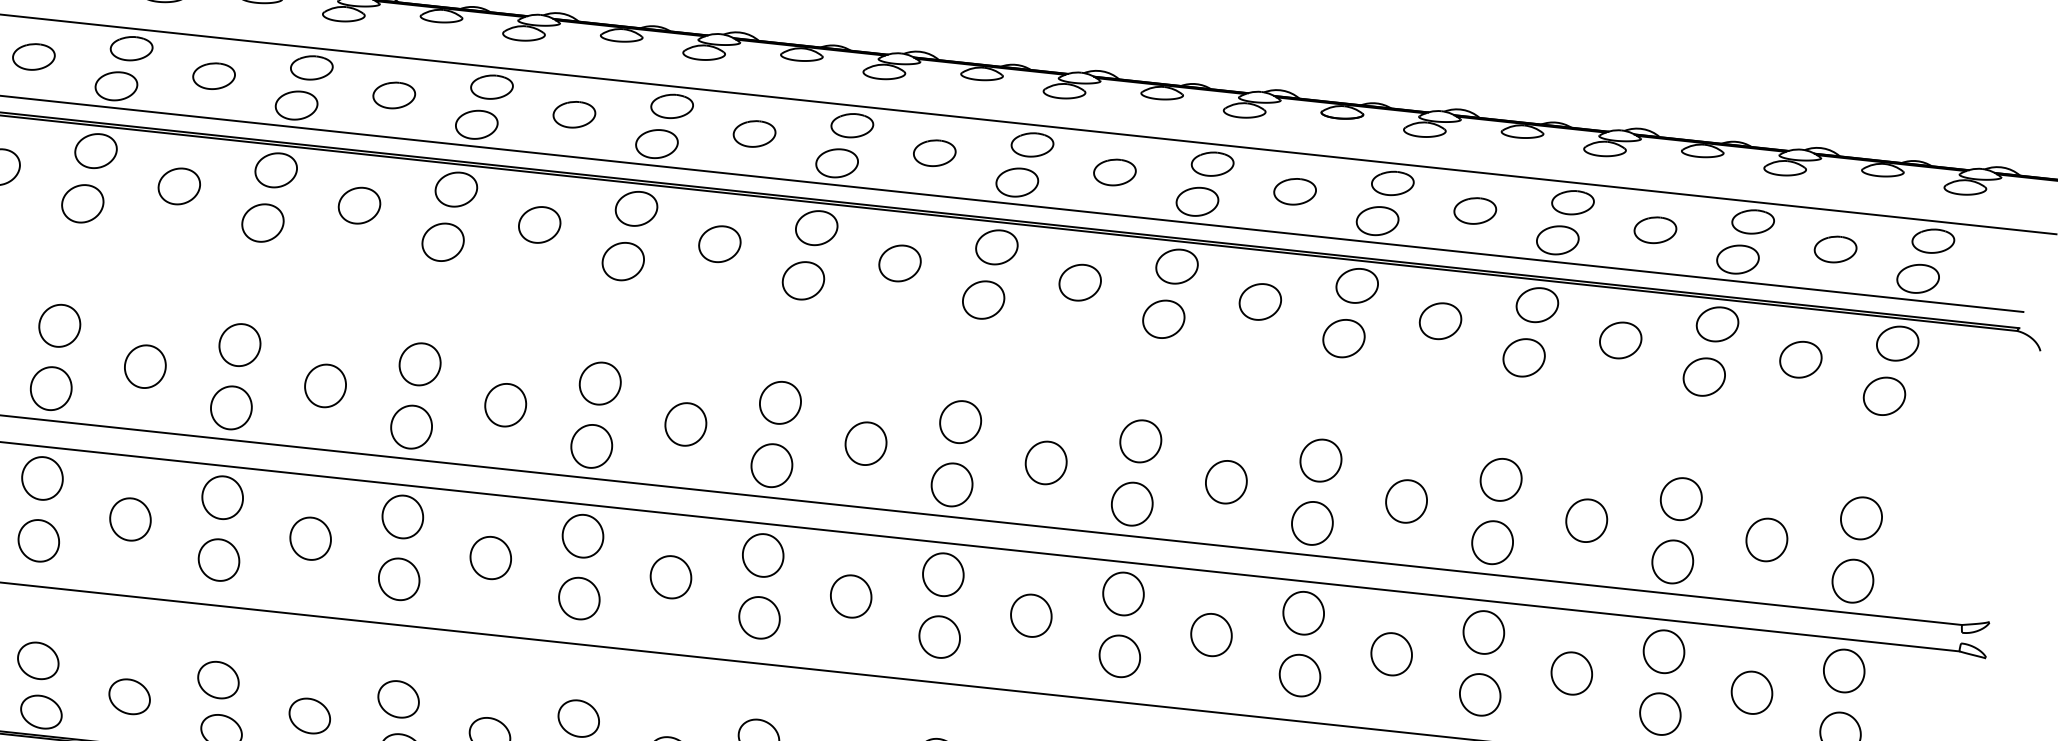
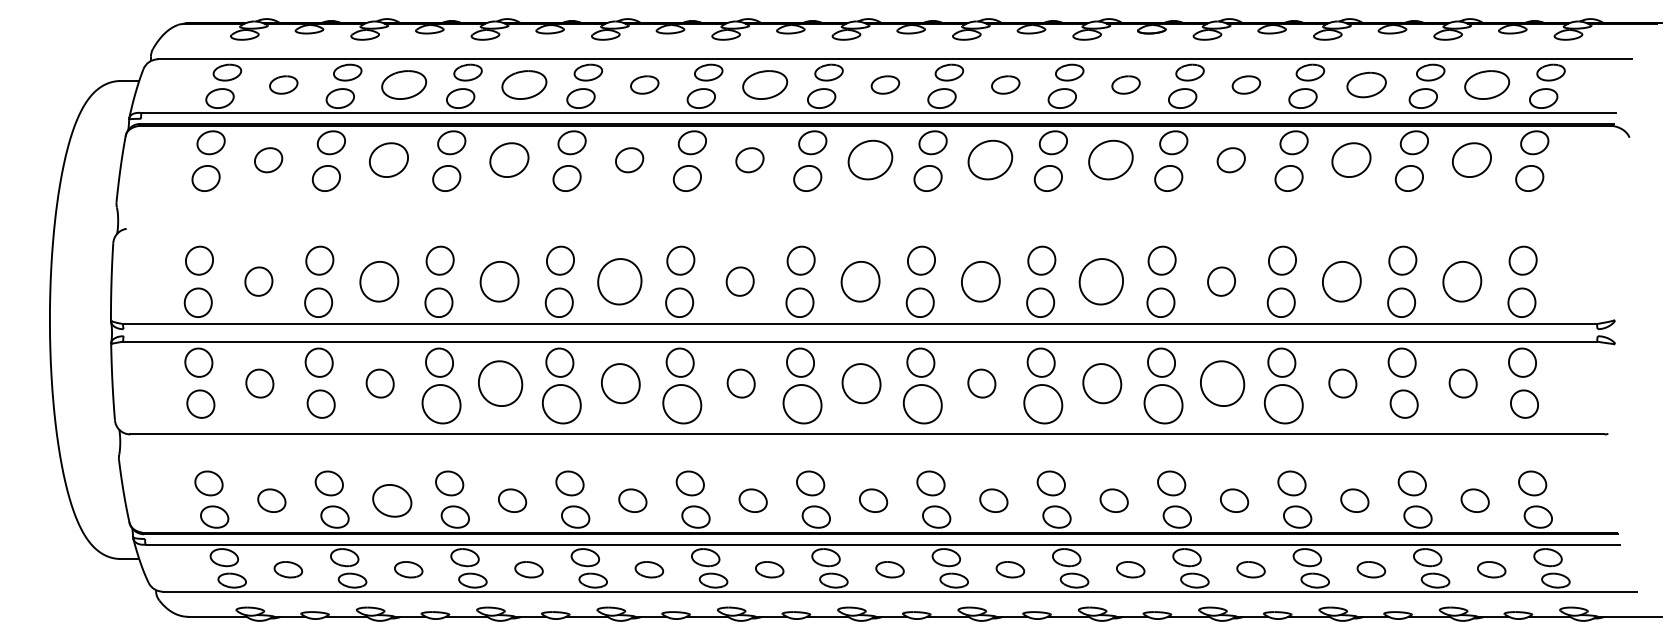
part: (213, 75) -> (403, 84), size x1.6
part: (394, 94) -> (524, 84), size x1.6
part: (753, 133) -> (764, 84), size x1.6
part: (178, 186) -> (388, 160), size x1.4
part: (358, 205) -> (508, 160), size x1.4
part: (1655, 229) -> (1366, 84), size x1.4
part: (1834, 248) -> (1486, 84), size x1.6
part: (898, 263) -> (869, 160), size x1.6
part: (1079, 283) -> (990, 160), size x1.6
part: (1259, 302) -> (1110, 160), size x1.6
part: (1620, 340) -> (1351, 160), size x1.4
part: (1800, 360) -> (1471, 160), size x1.4
part: (144, 366) -> (378, 281), size x1.4
part: (325, 385) -> (499, 281), size x1.4
part: (505, 404) -> (619, 281), size x1.6
part: (865, 443) -> (860, 281), size x1.4
part: (1045, 462) -> (980, 281), size x1.4
part: (1225, 481) -> (1100, 281), size x1.6
part: (1586, 520) -> (1341, 281), size x1.4
part: (310, 538) -> (500, 383), size x1.6
part: (1765, 539) -> (1461, 281), size x1.4
part: (490, 557) -> (620, 383), size x1.4
part: (219, 559) -> (441, 403), size x1.4
part: (398, 578) -> (561, 403), size x1.4
part: (851, 596) -> (861, 383), size x1.4
part: (578, 597) -> (681, 403), size x1.4
part: (759, 616) -> (802, 403), size x1.4
part: (1210, 634) -> (1101, 383), size x1.4
part: (939, 636) -> (922, 403), size x1.4
part: (1391, 654) -> (1222, 383), size x1.6
part: (1118, 655) -> (1042, 403), size x1.4
part: (1300, 674) -> (1163, 403), size x1.4
part: (1479, 693) -> (1283, 403), size x1.4
part: (128, 696) -> (391, 500), size x1.4

